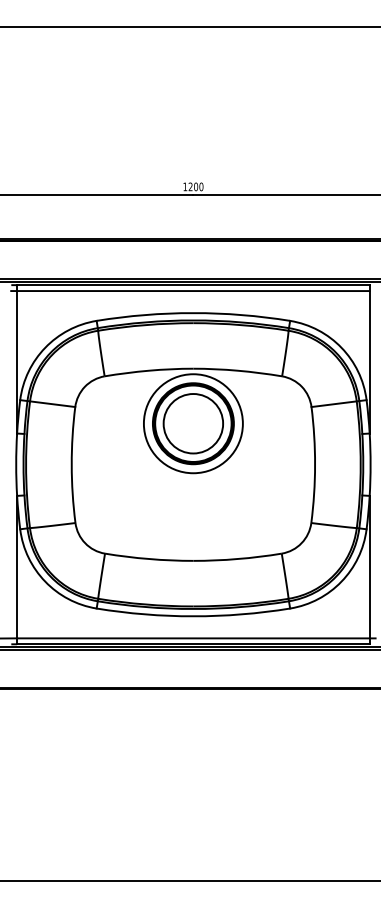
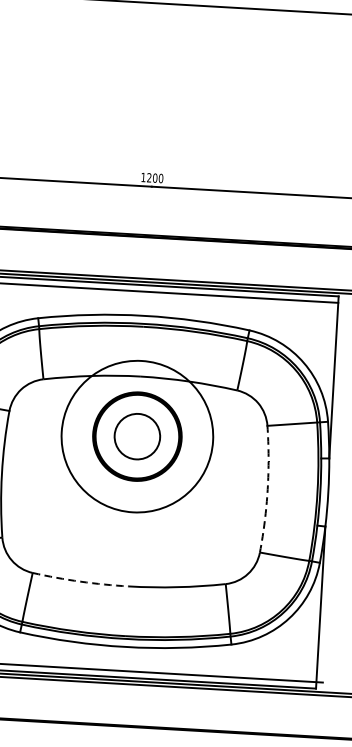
circle: (192, 423) -> (136, 436), size x1.4
circle: (193, 423) -> (137, 436), size x0.7
arc: (315, 465) -> (268, 489), solid -> dashed
arc: (149, 559) -> (80, 582), solid -> dashed

